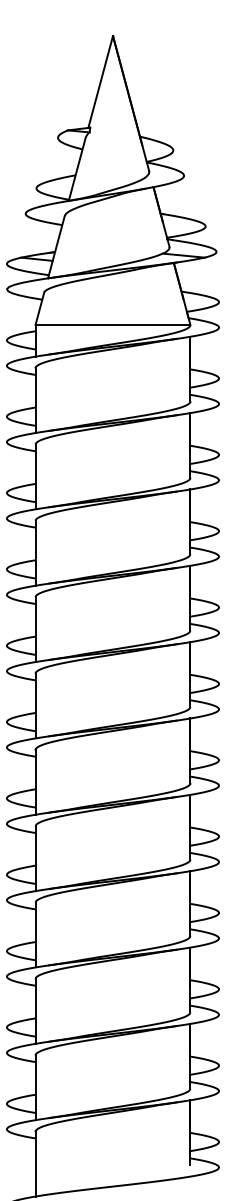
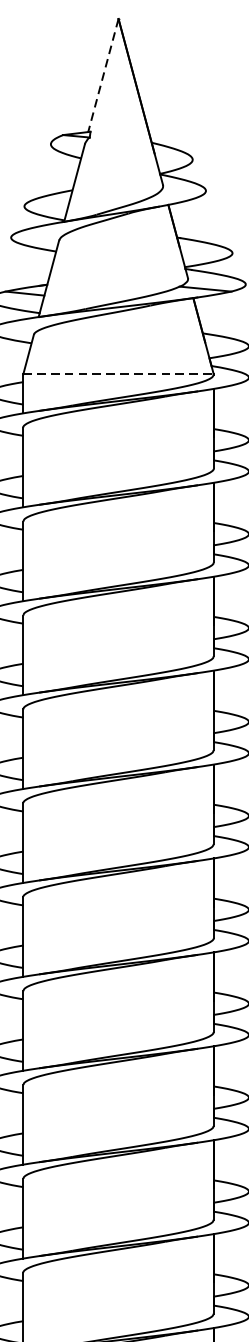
line: (100, 82) -> (103, 76), solid -> dashed
line: (113, 324) -> (119, 373), solid -> dashed

